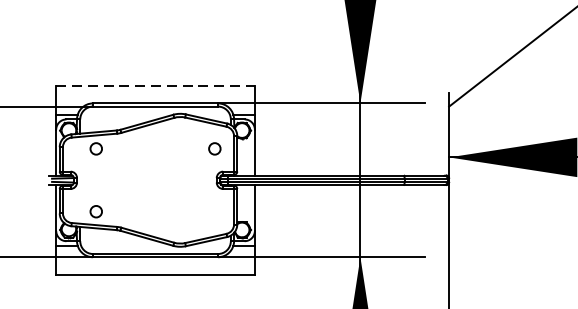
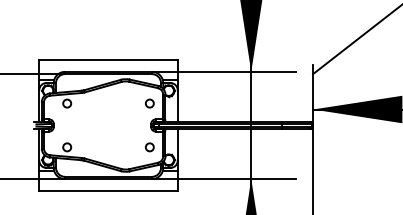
line: (156, 85) -> (109, 59), dashed -> solid
circle: (214, 211) -> (149, 147), added

